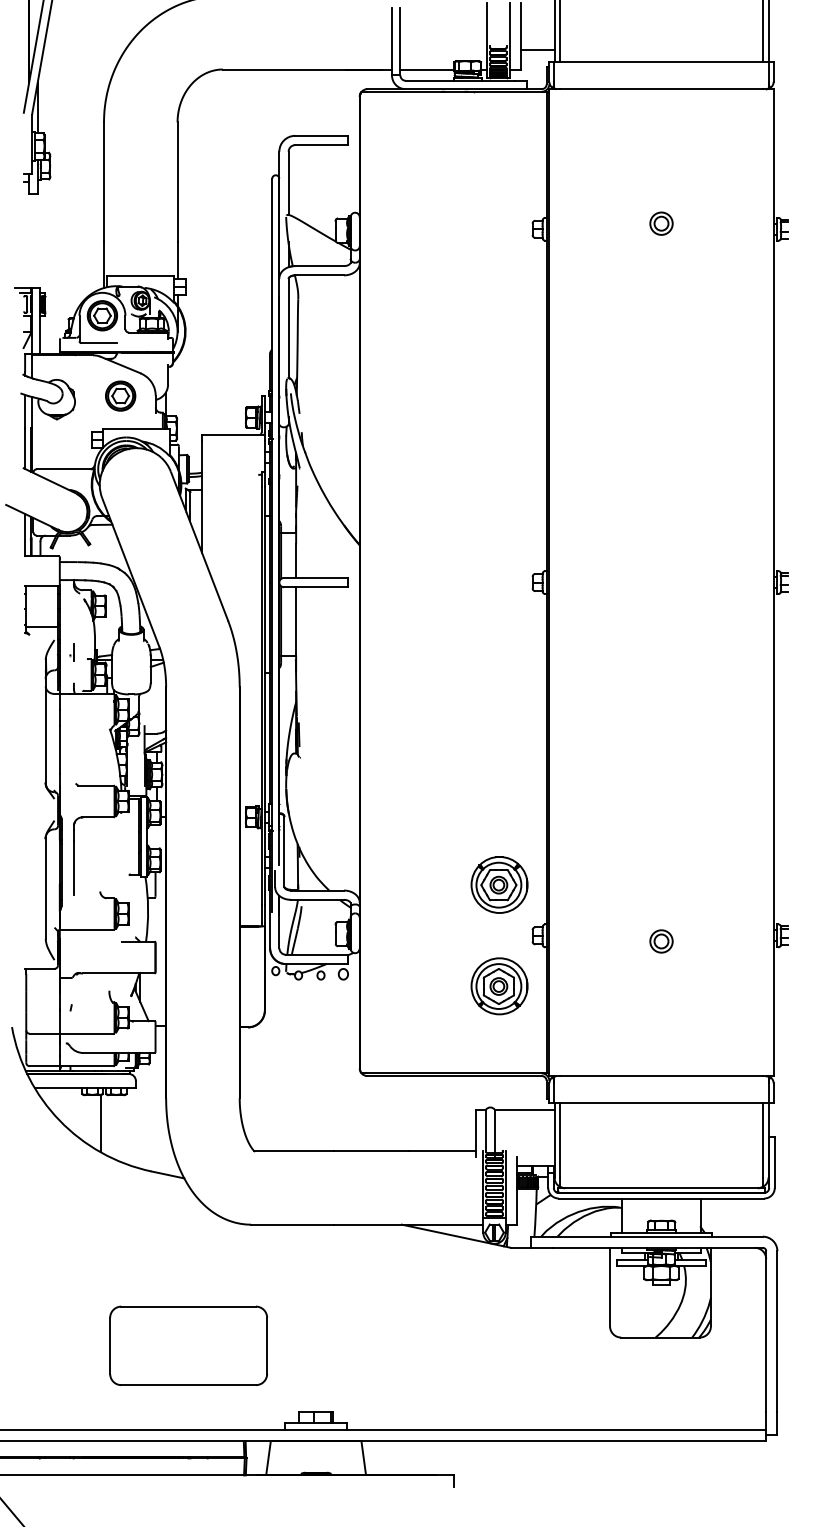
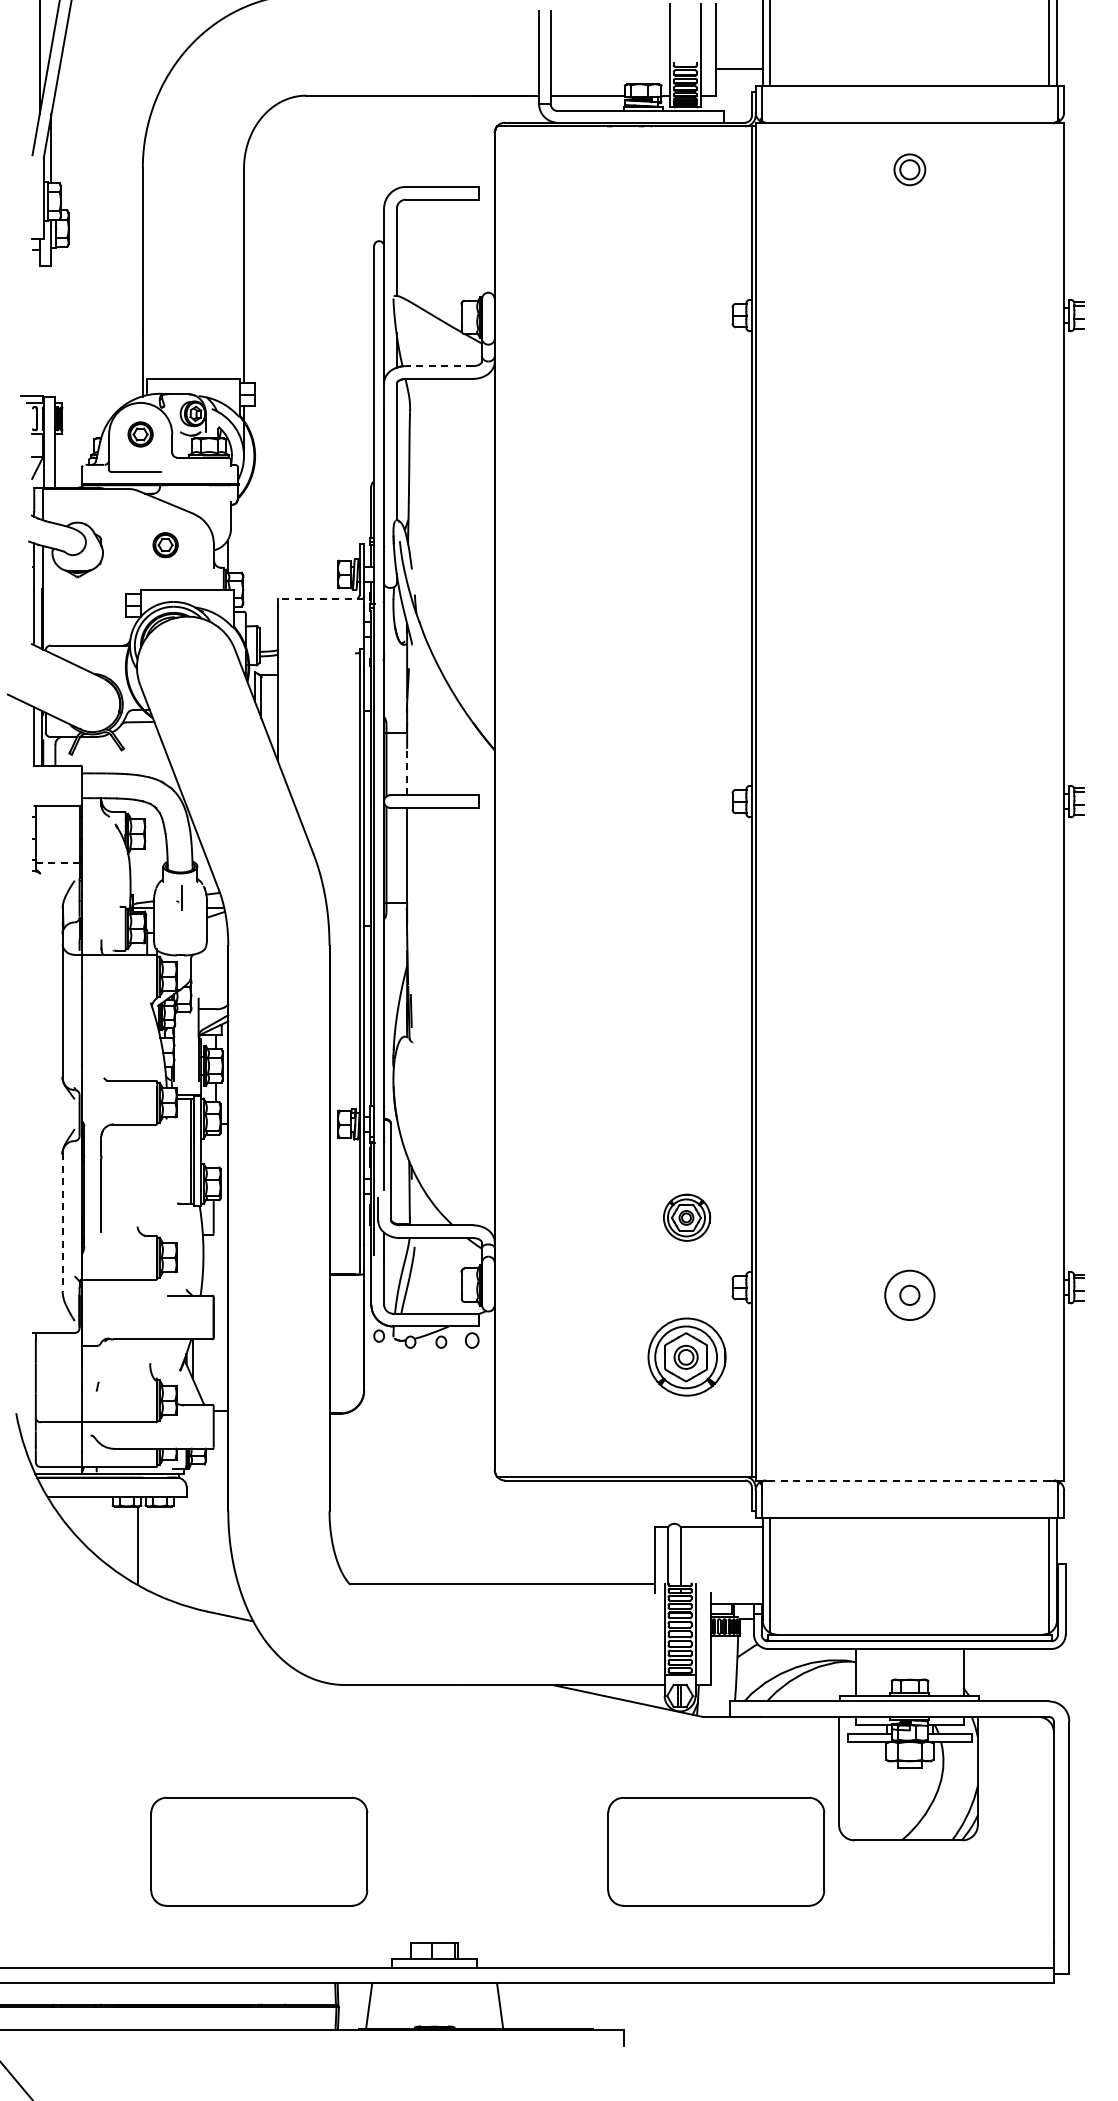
part: (661, 223) -> (909, 169), moved
line: (319, 266) -> (439, 366), solid -> dashed
part: (102, 315) -> (140, 434), size x0.6
part: (120, 396) -> (165, 545), size x0.6
line: (233, 434) -> (320, 598), solid -> dashed
line: (296, 560) -> (407, 771), solid -> dashed
line: (42, 627) -> (57, 863), solid -> dashed
part: (71, 652) -> (179, 897), moved
part: (499, 884) -> (686, 1217), size x0.6
line: (45, 888) -> (62, 1222), solid -> dashed
circle: (661, 940) -> (909, 1294), size x1.6
line: (661, 1076) -> (909, 1480), solid -> dashed
part: (520, 1345) -> (716, 1851), added

